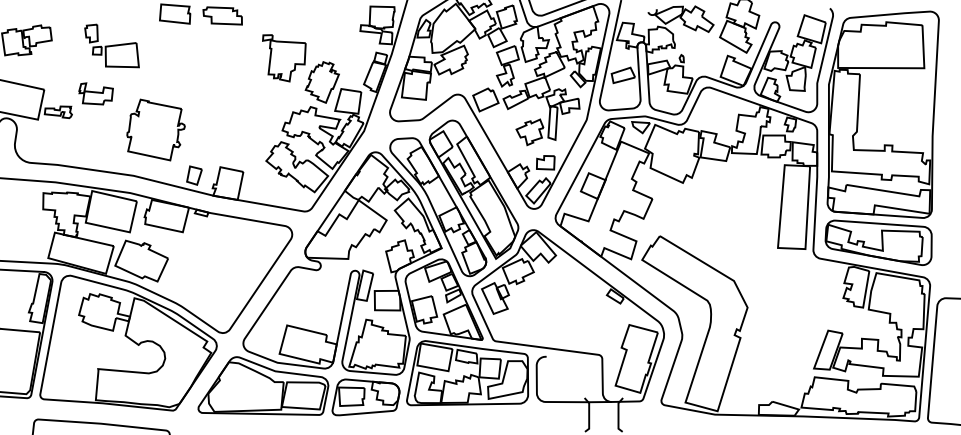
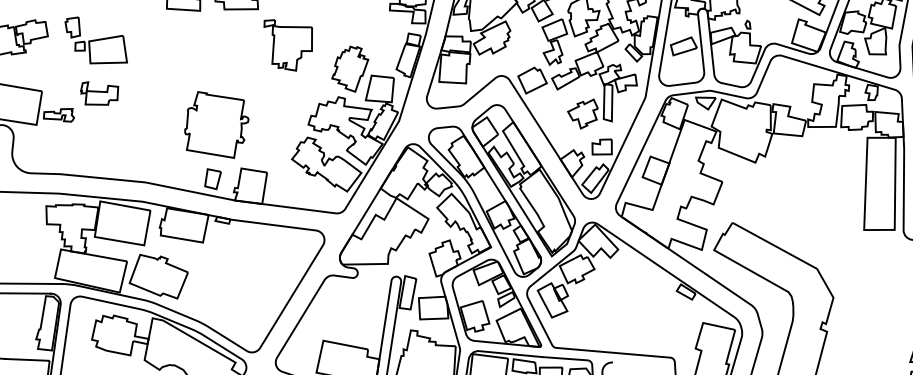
part: (111, 45) -> (95, 39), moved
part: (284, 58) -> (289, 45), moved
part: (155, 129) -> (216, 124), moved

